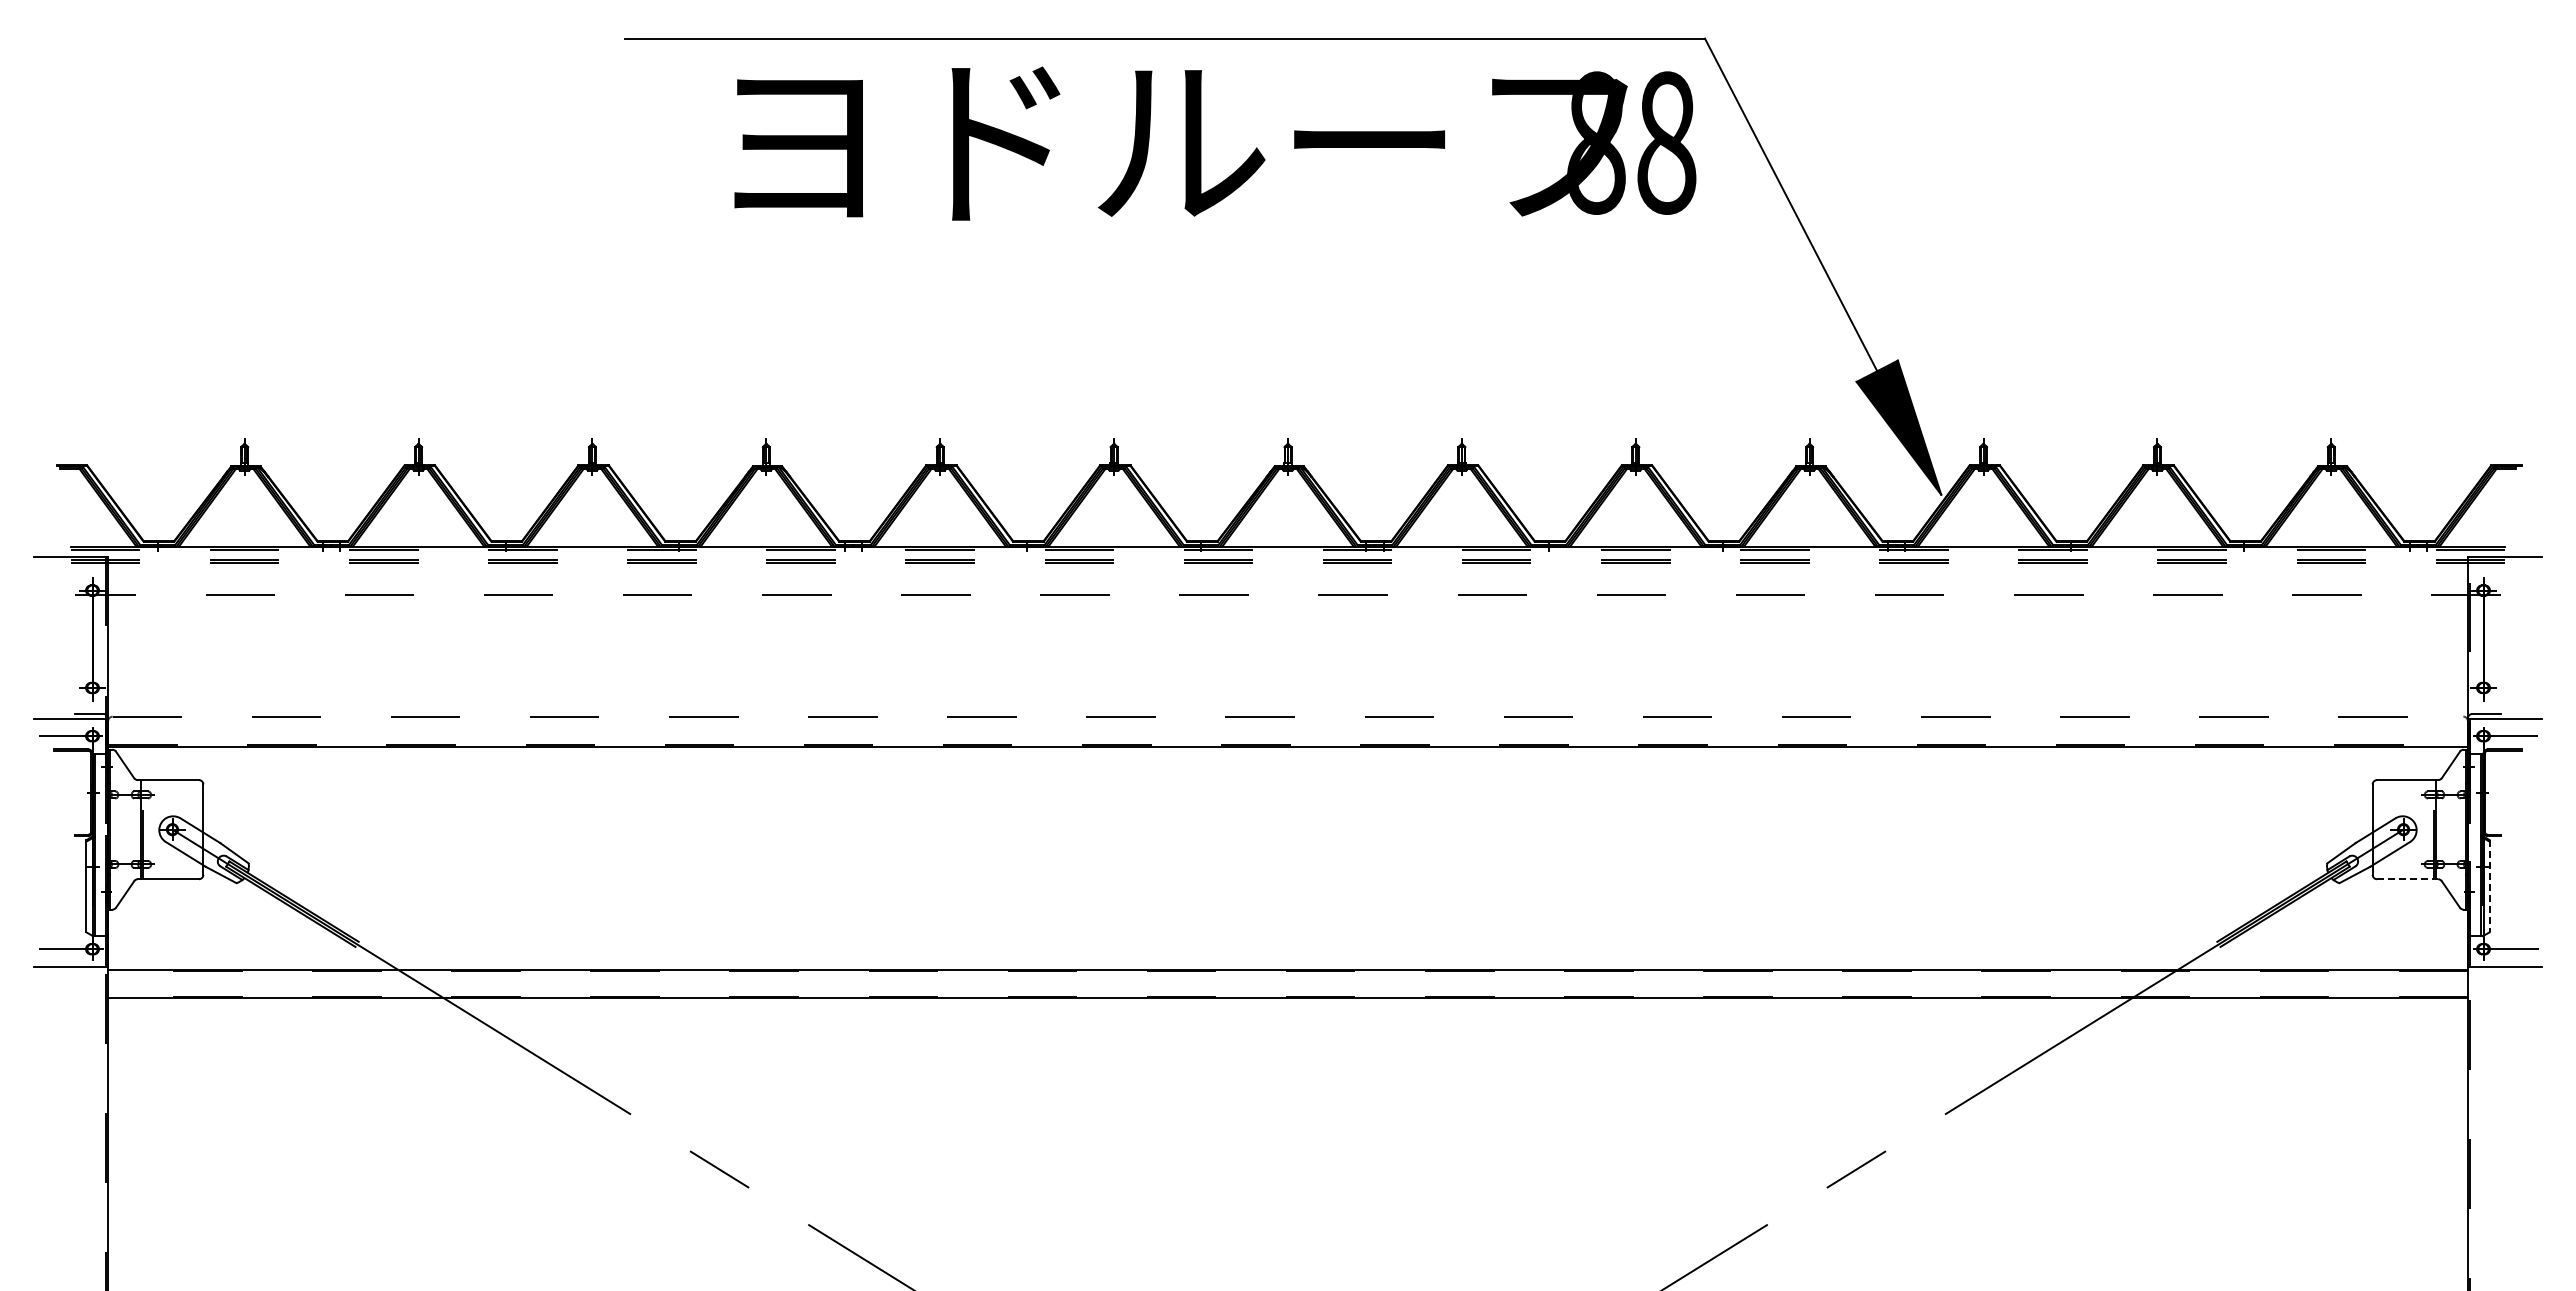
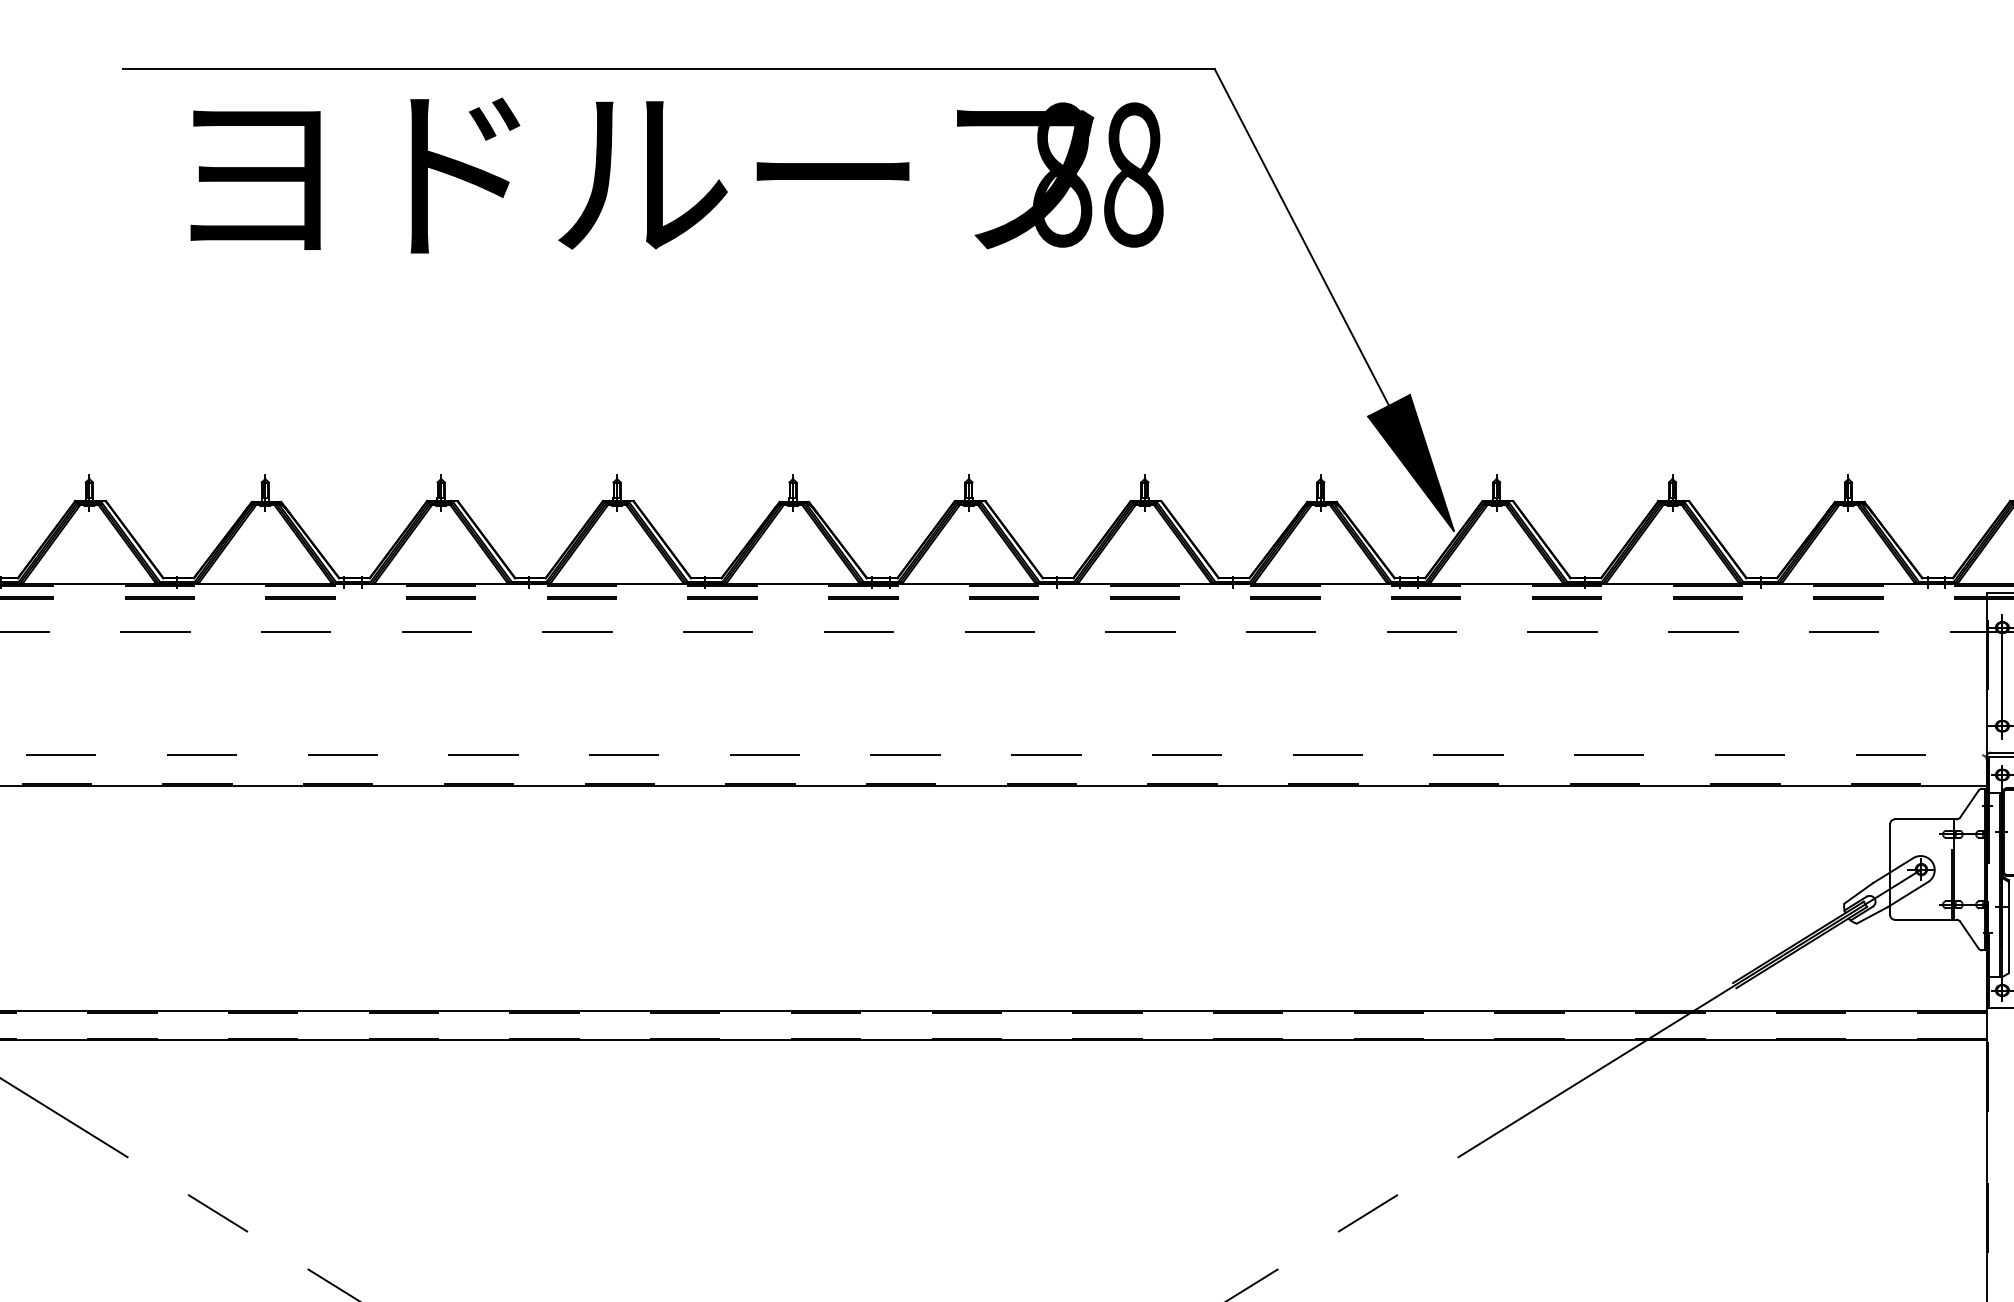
text: (1215, 143) -> (677, 175), moved
line: (2407, 879) -> (1925, 919), dashed -> solid
line: (2489, 886) -> (2008, 927), dashed -> solid

